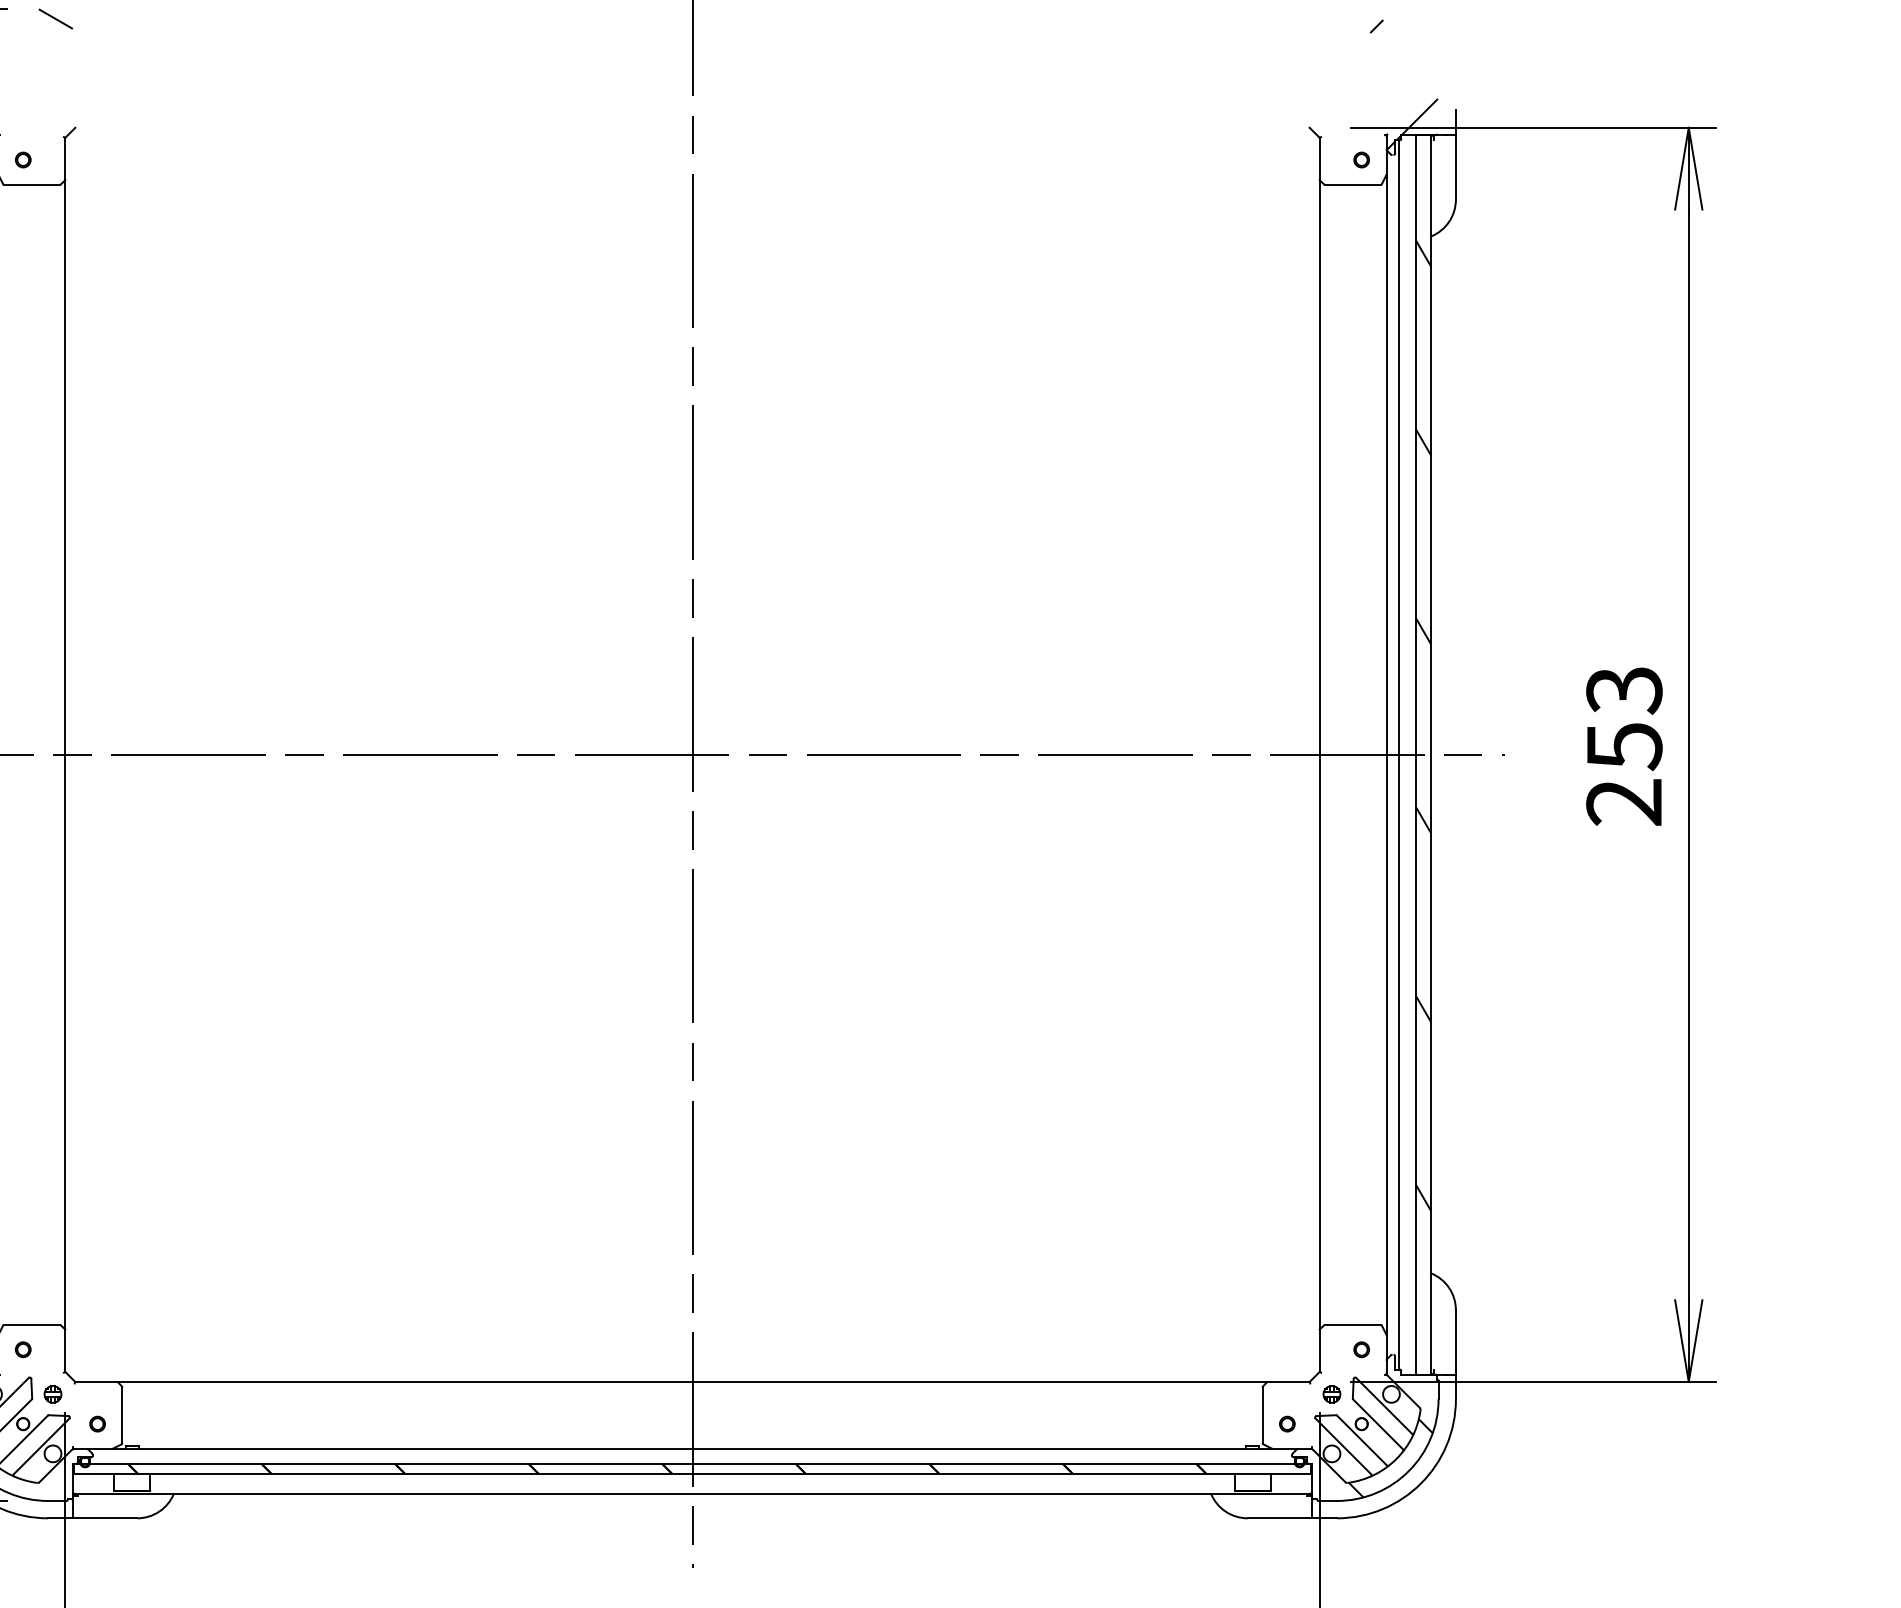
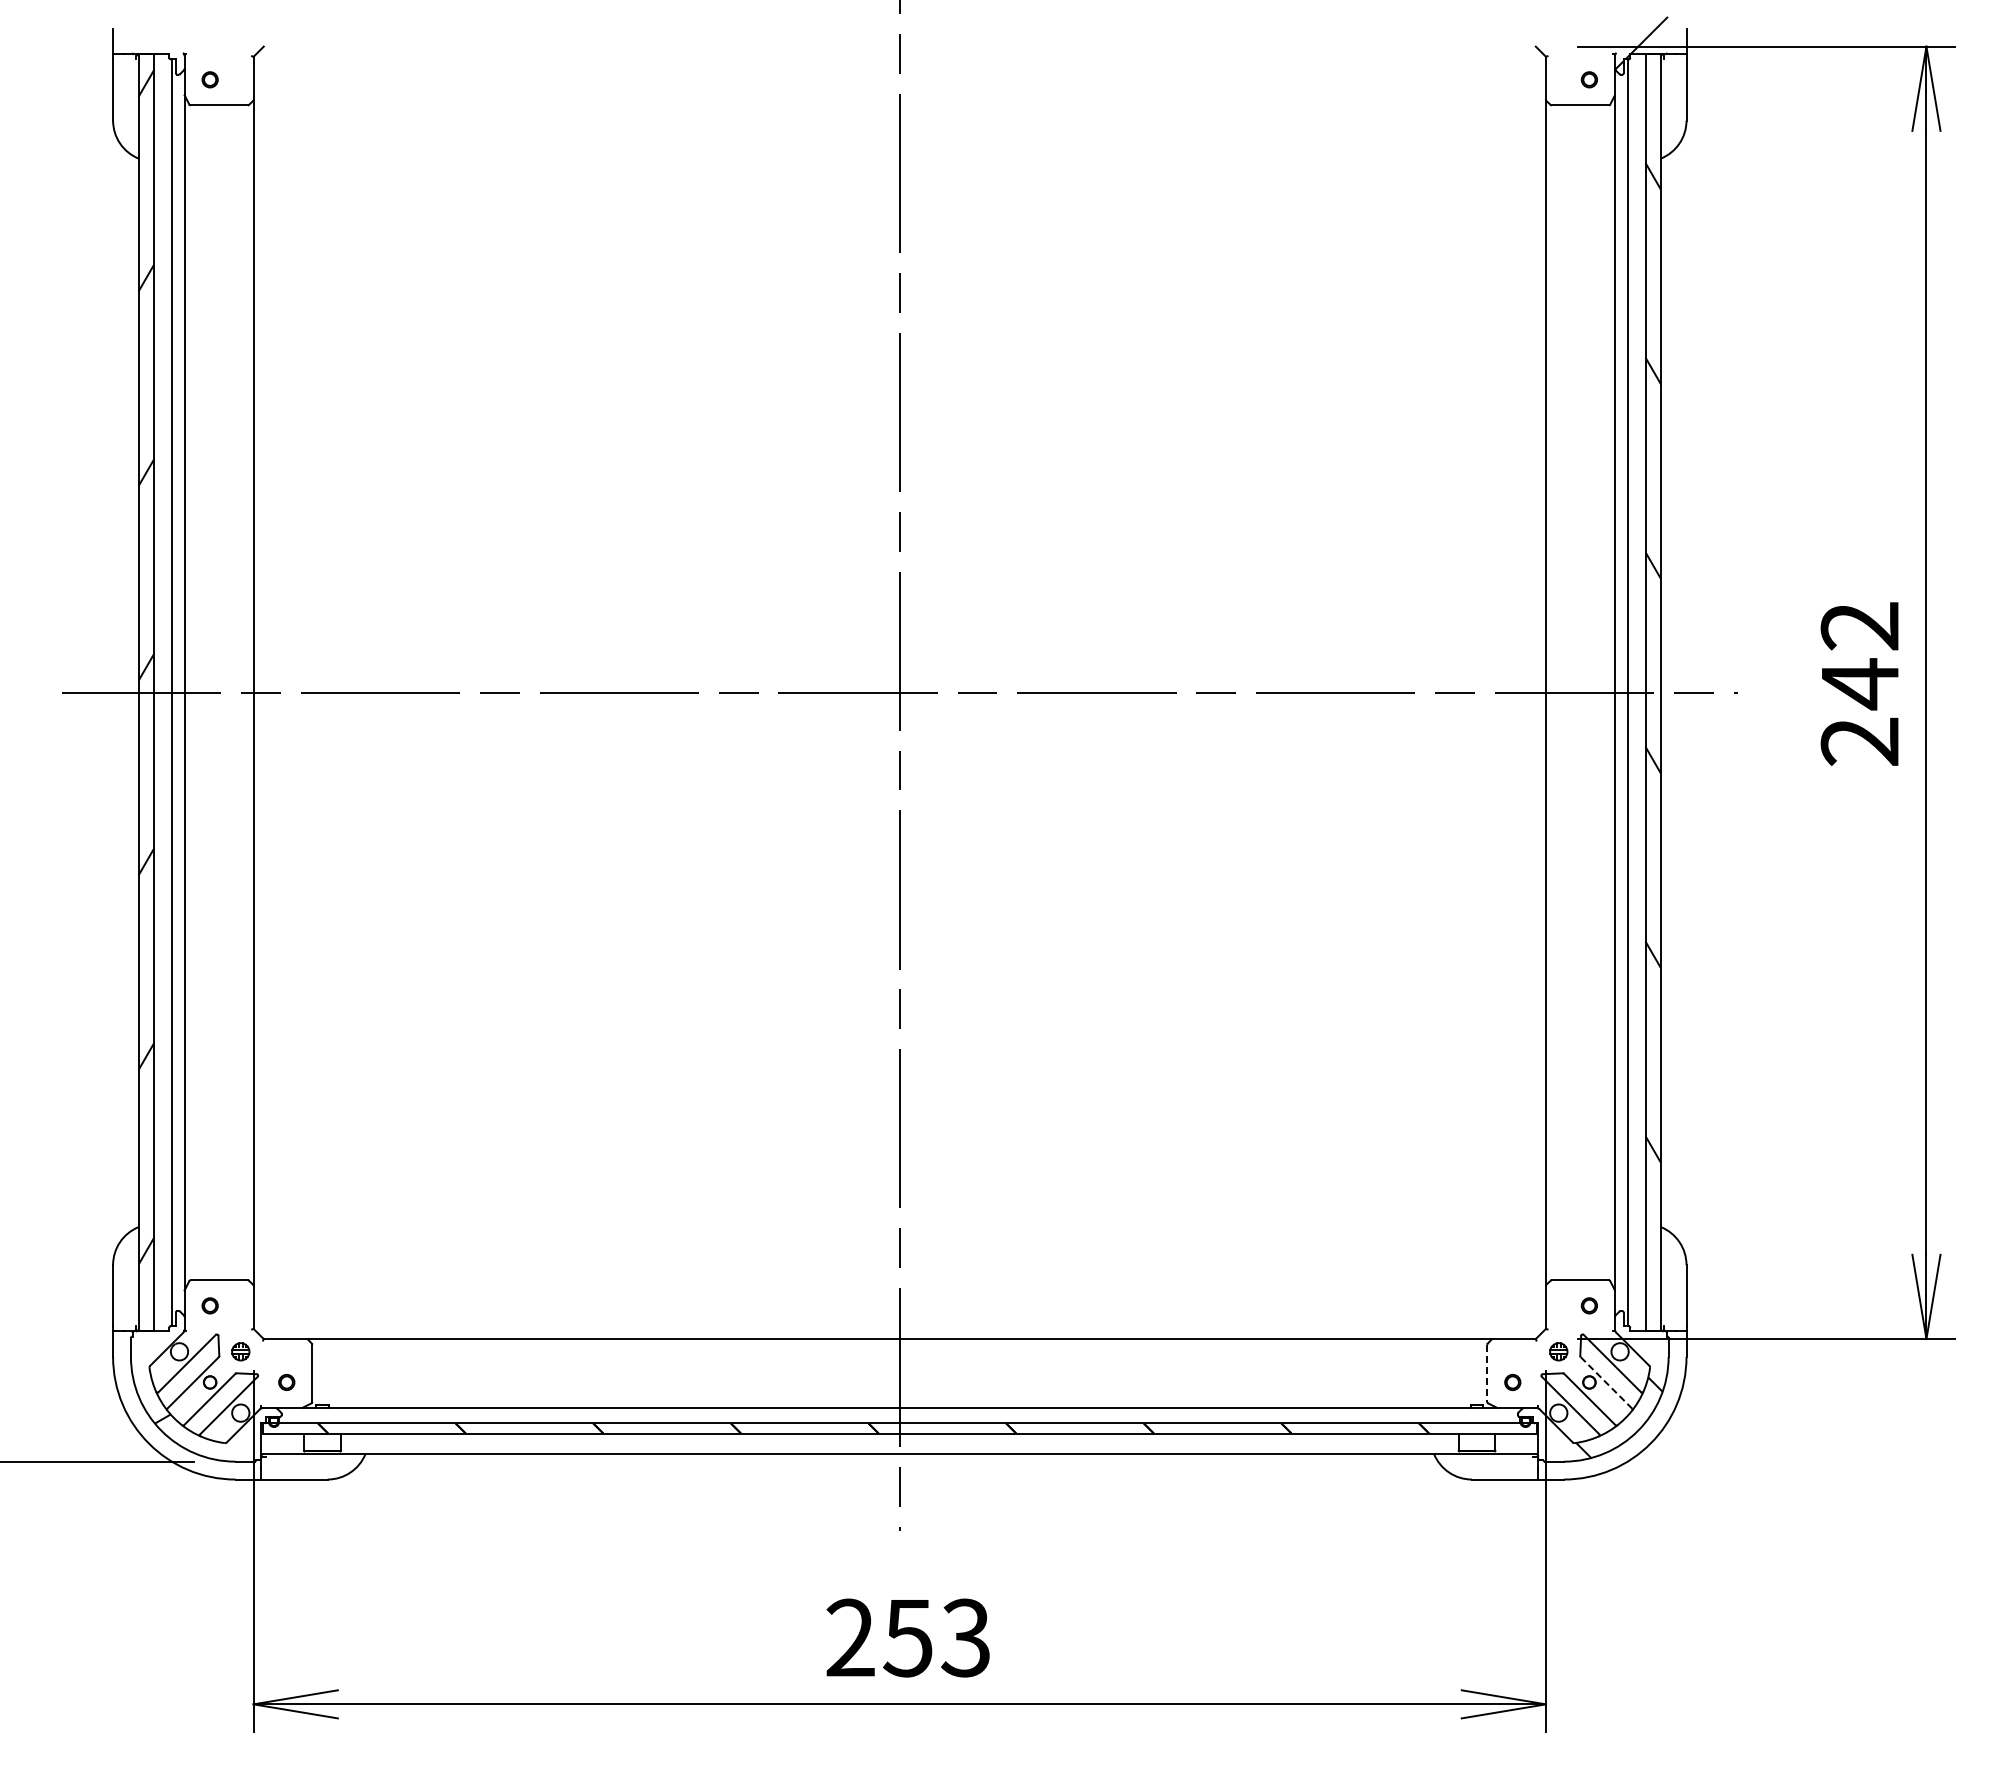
text: (1624, 719) -> (1860, 656), 253 -> 242
line: (1262, 1415) -> (1487, 1373), solid -> dashed
line: (1378, 1425) -> (1606, 1383), solid -> dashed

